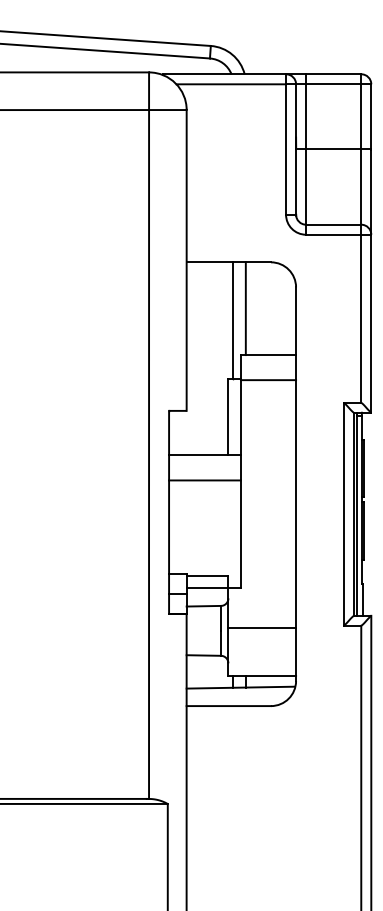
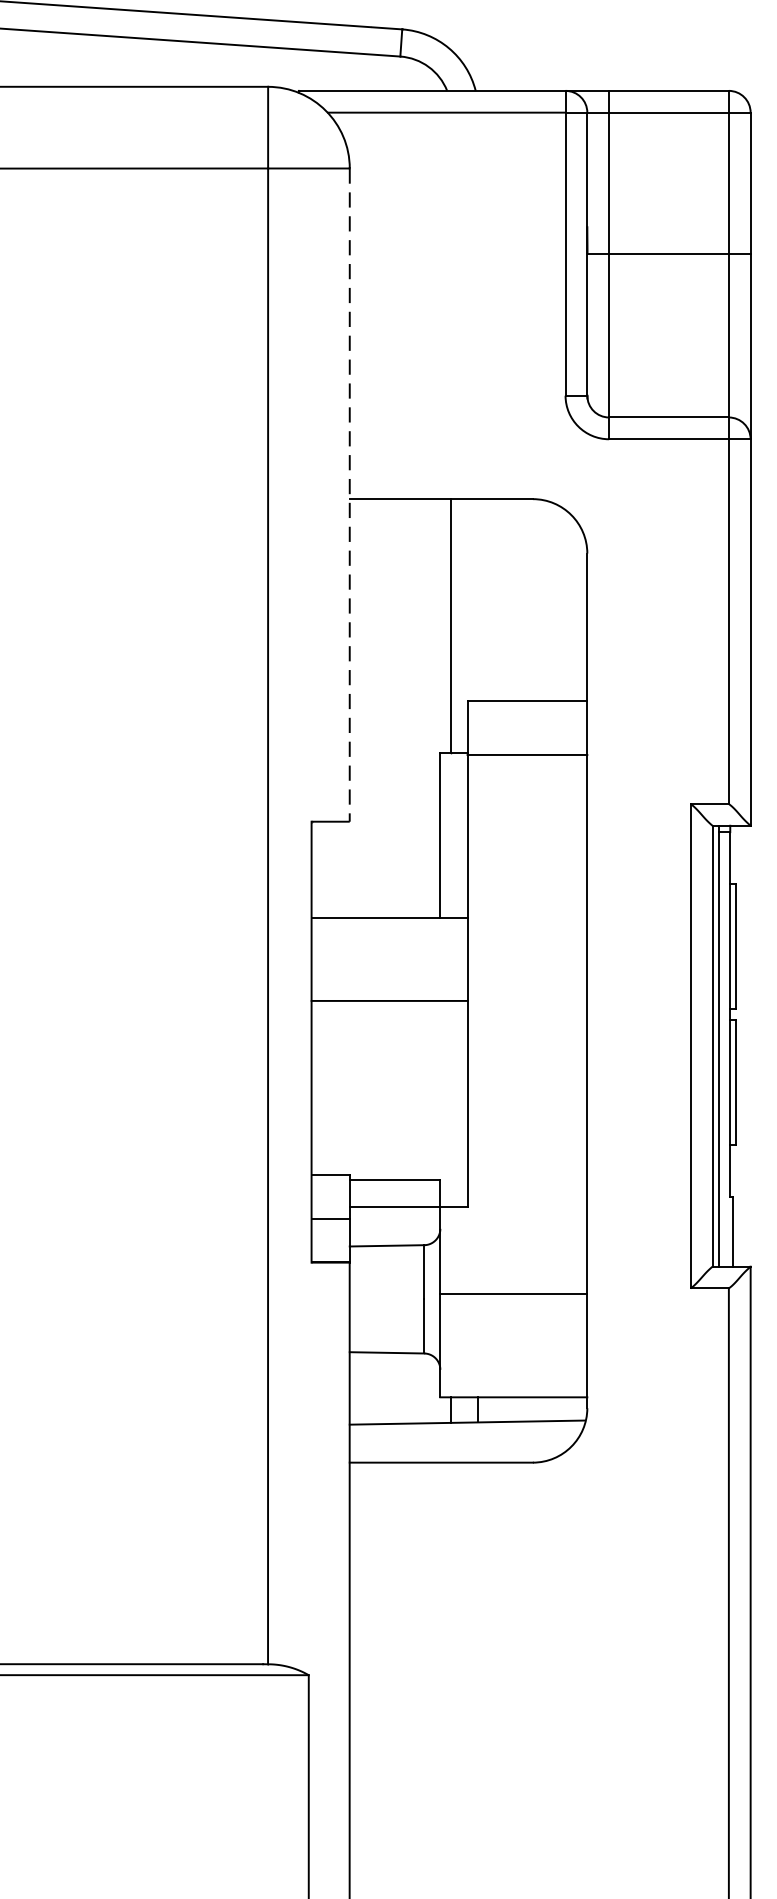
line: (186, 260) -> (349, 495), solid -> dashed
line: (245, 308) -> (477, 599), removed
line: (204, 480) -> (388, 1001), moved

